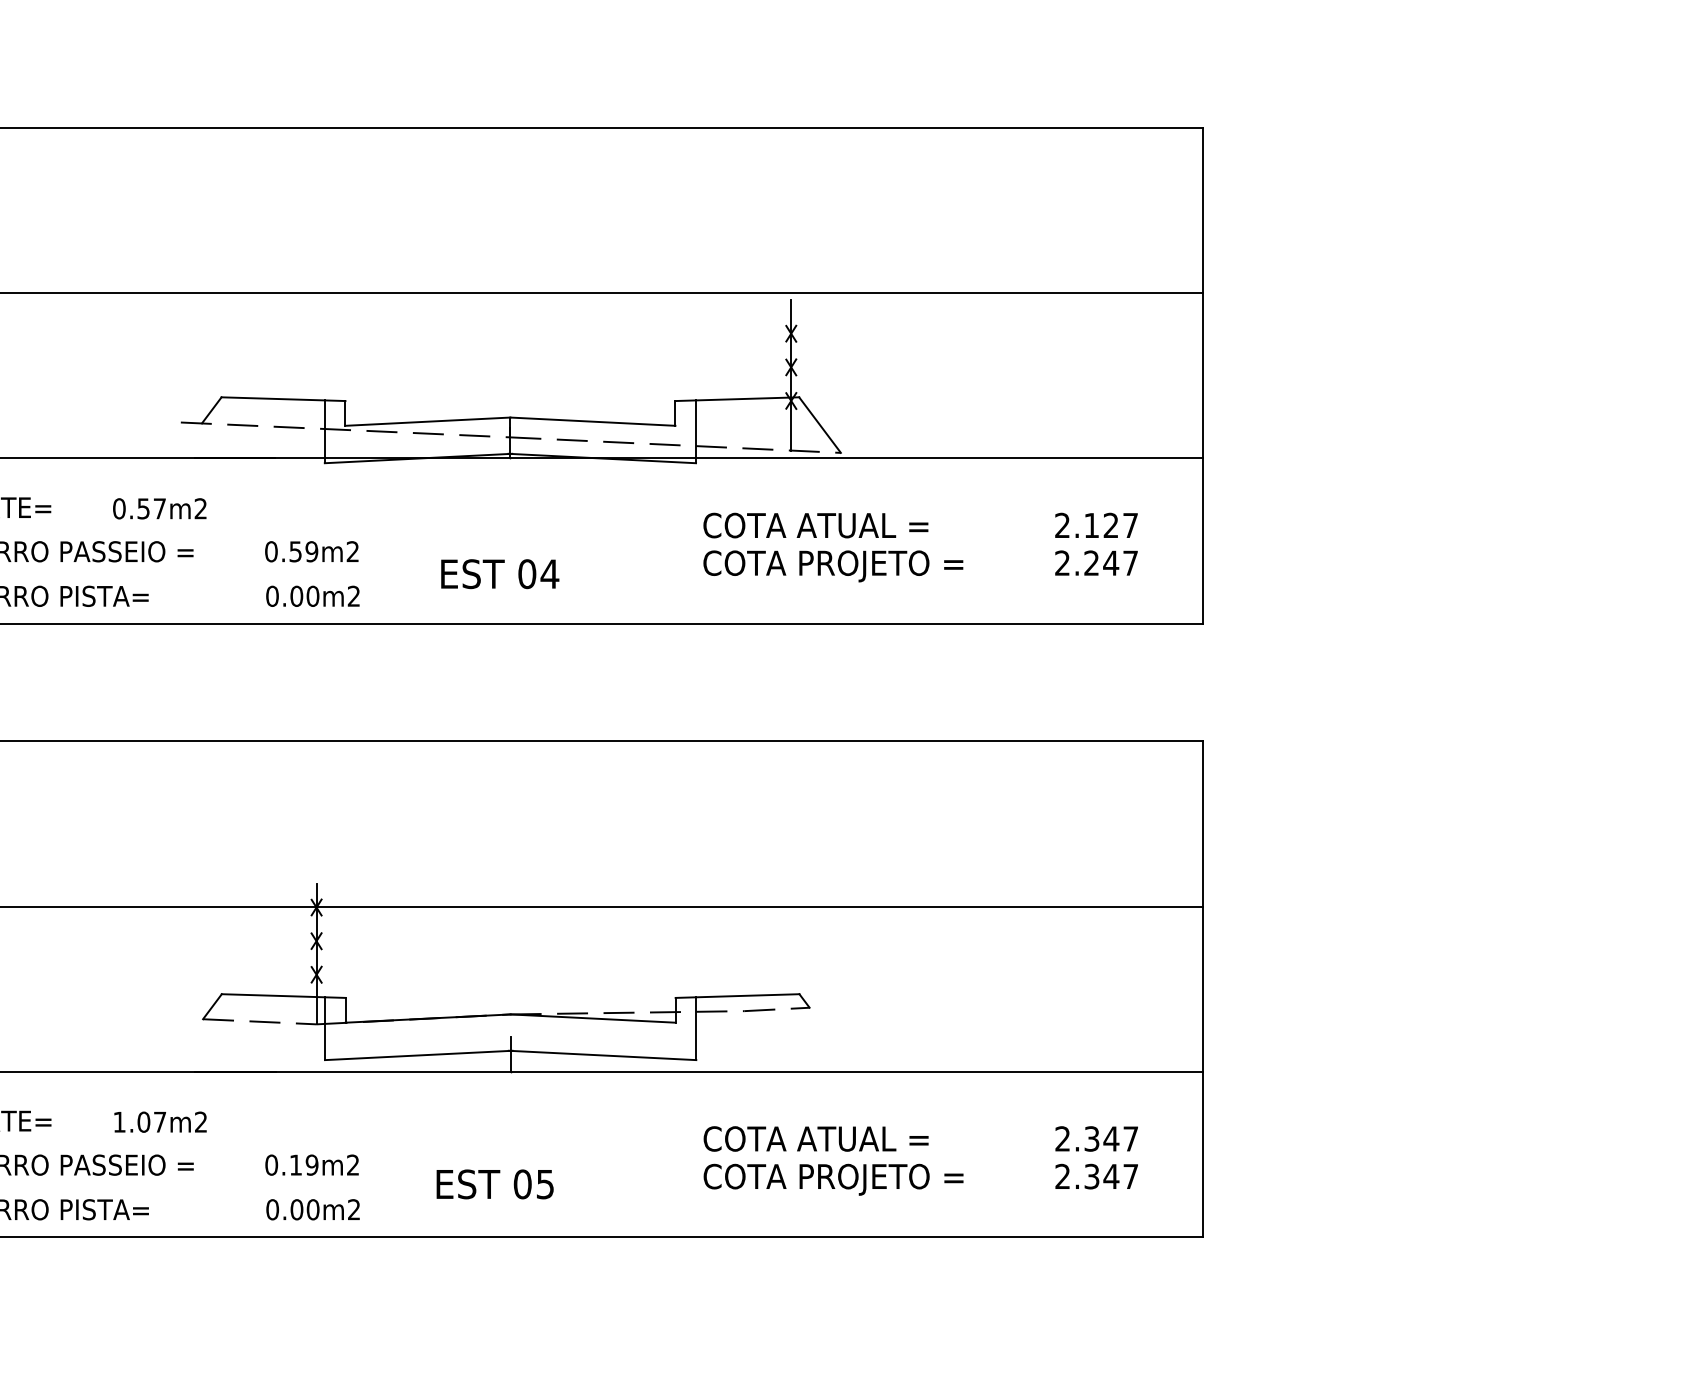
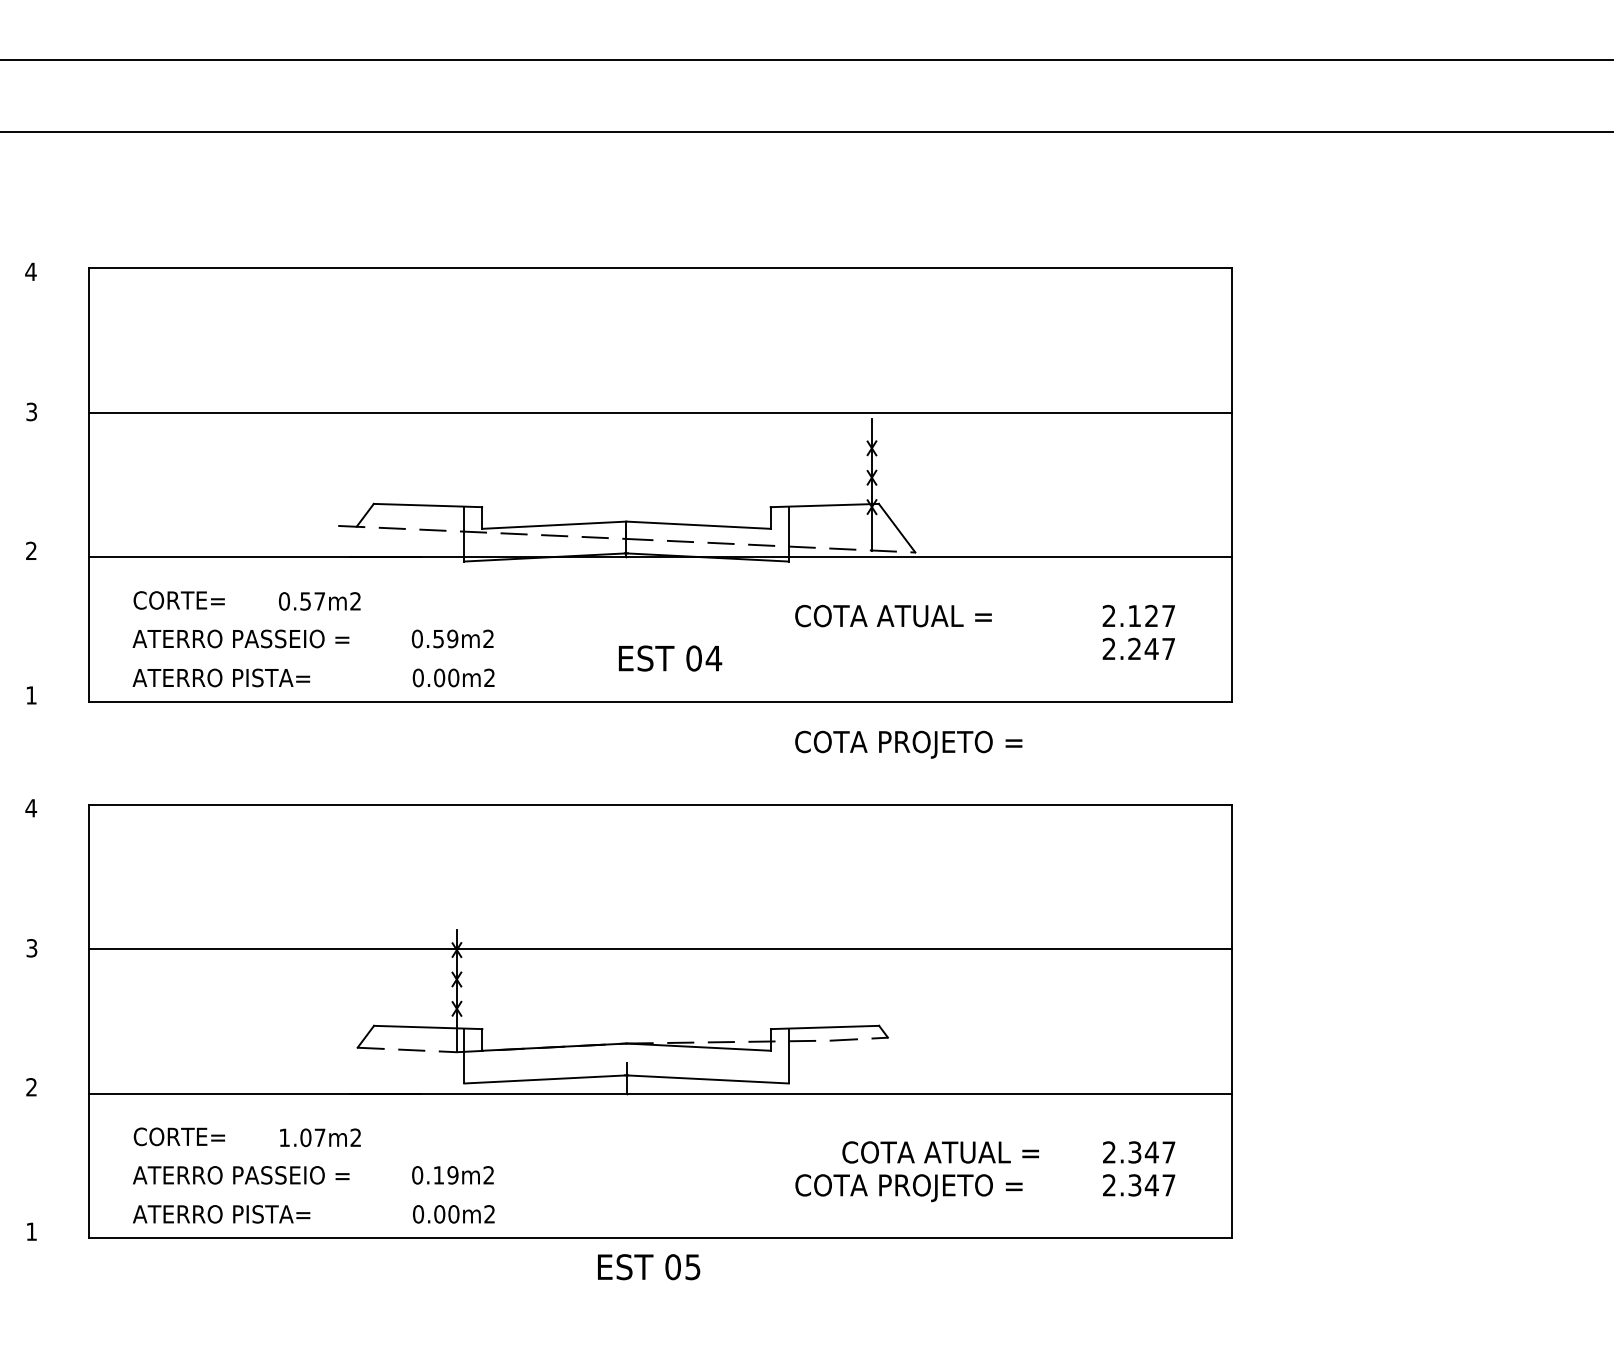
text: (833, 566) -> (908, 744), moved
text: (500, 574) -> (670, 658), moved
text: (815, 1139) -> (940, 1152), moved
text: (495, 1184) -> (649, 1267), moved

